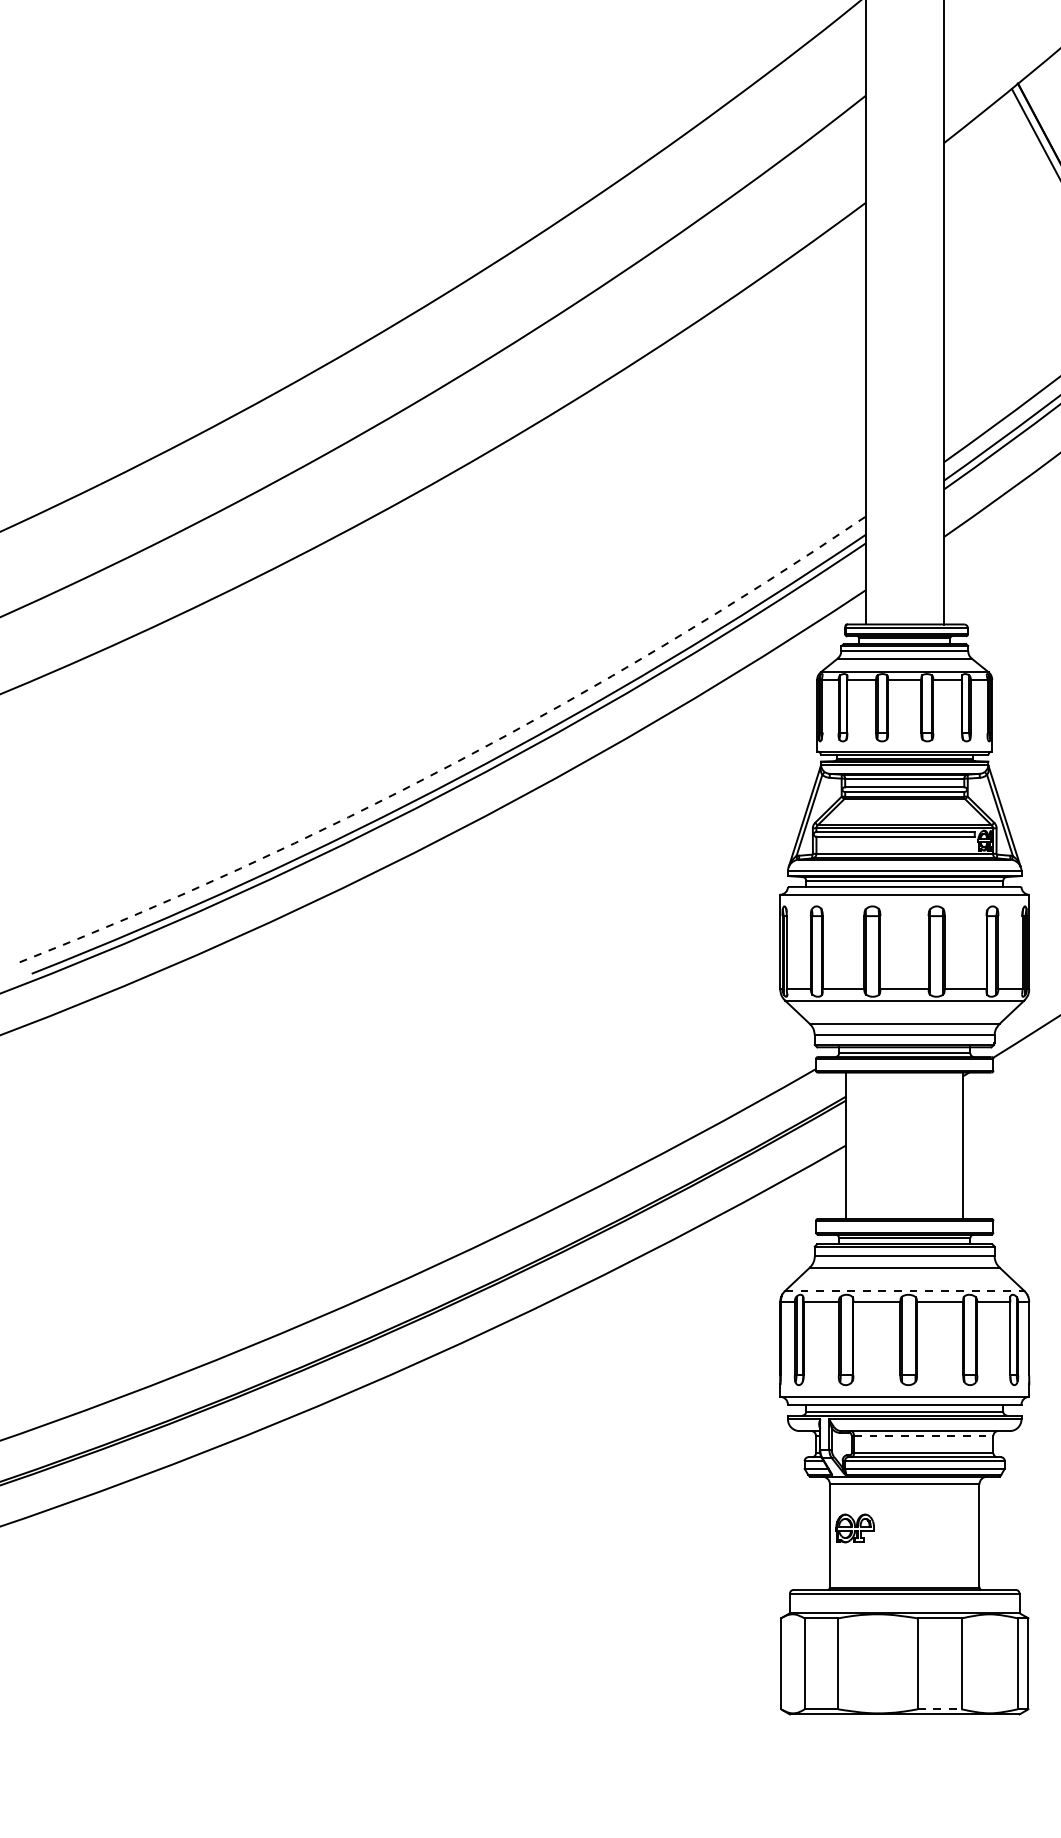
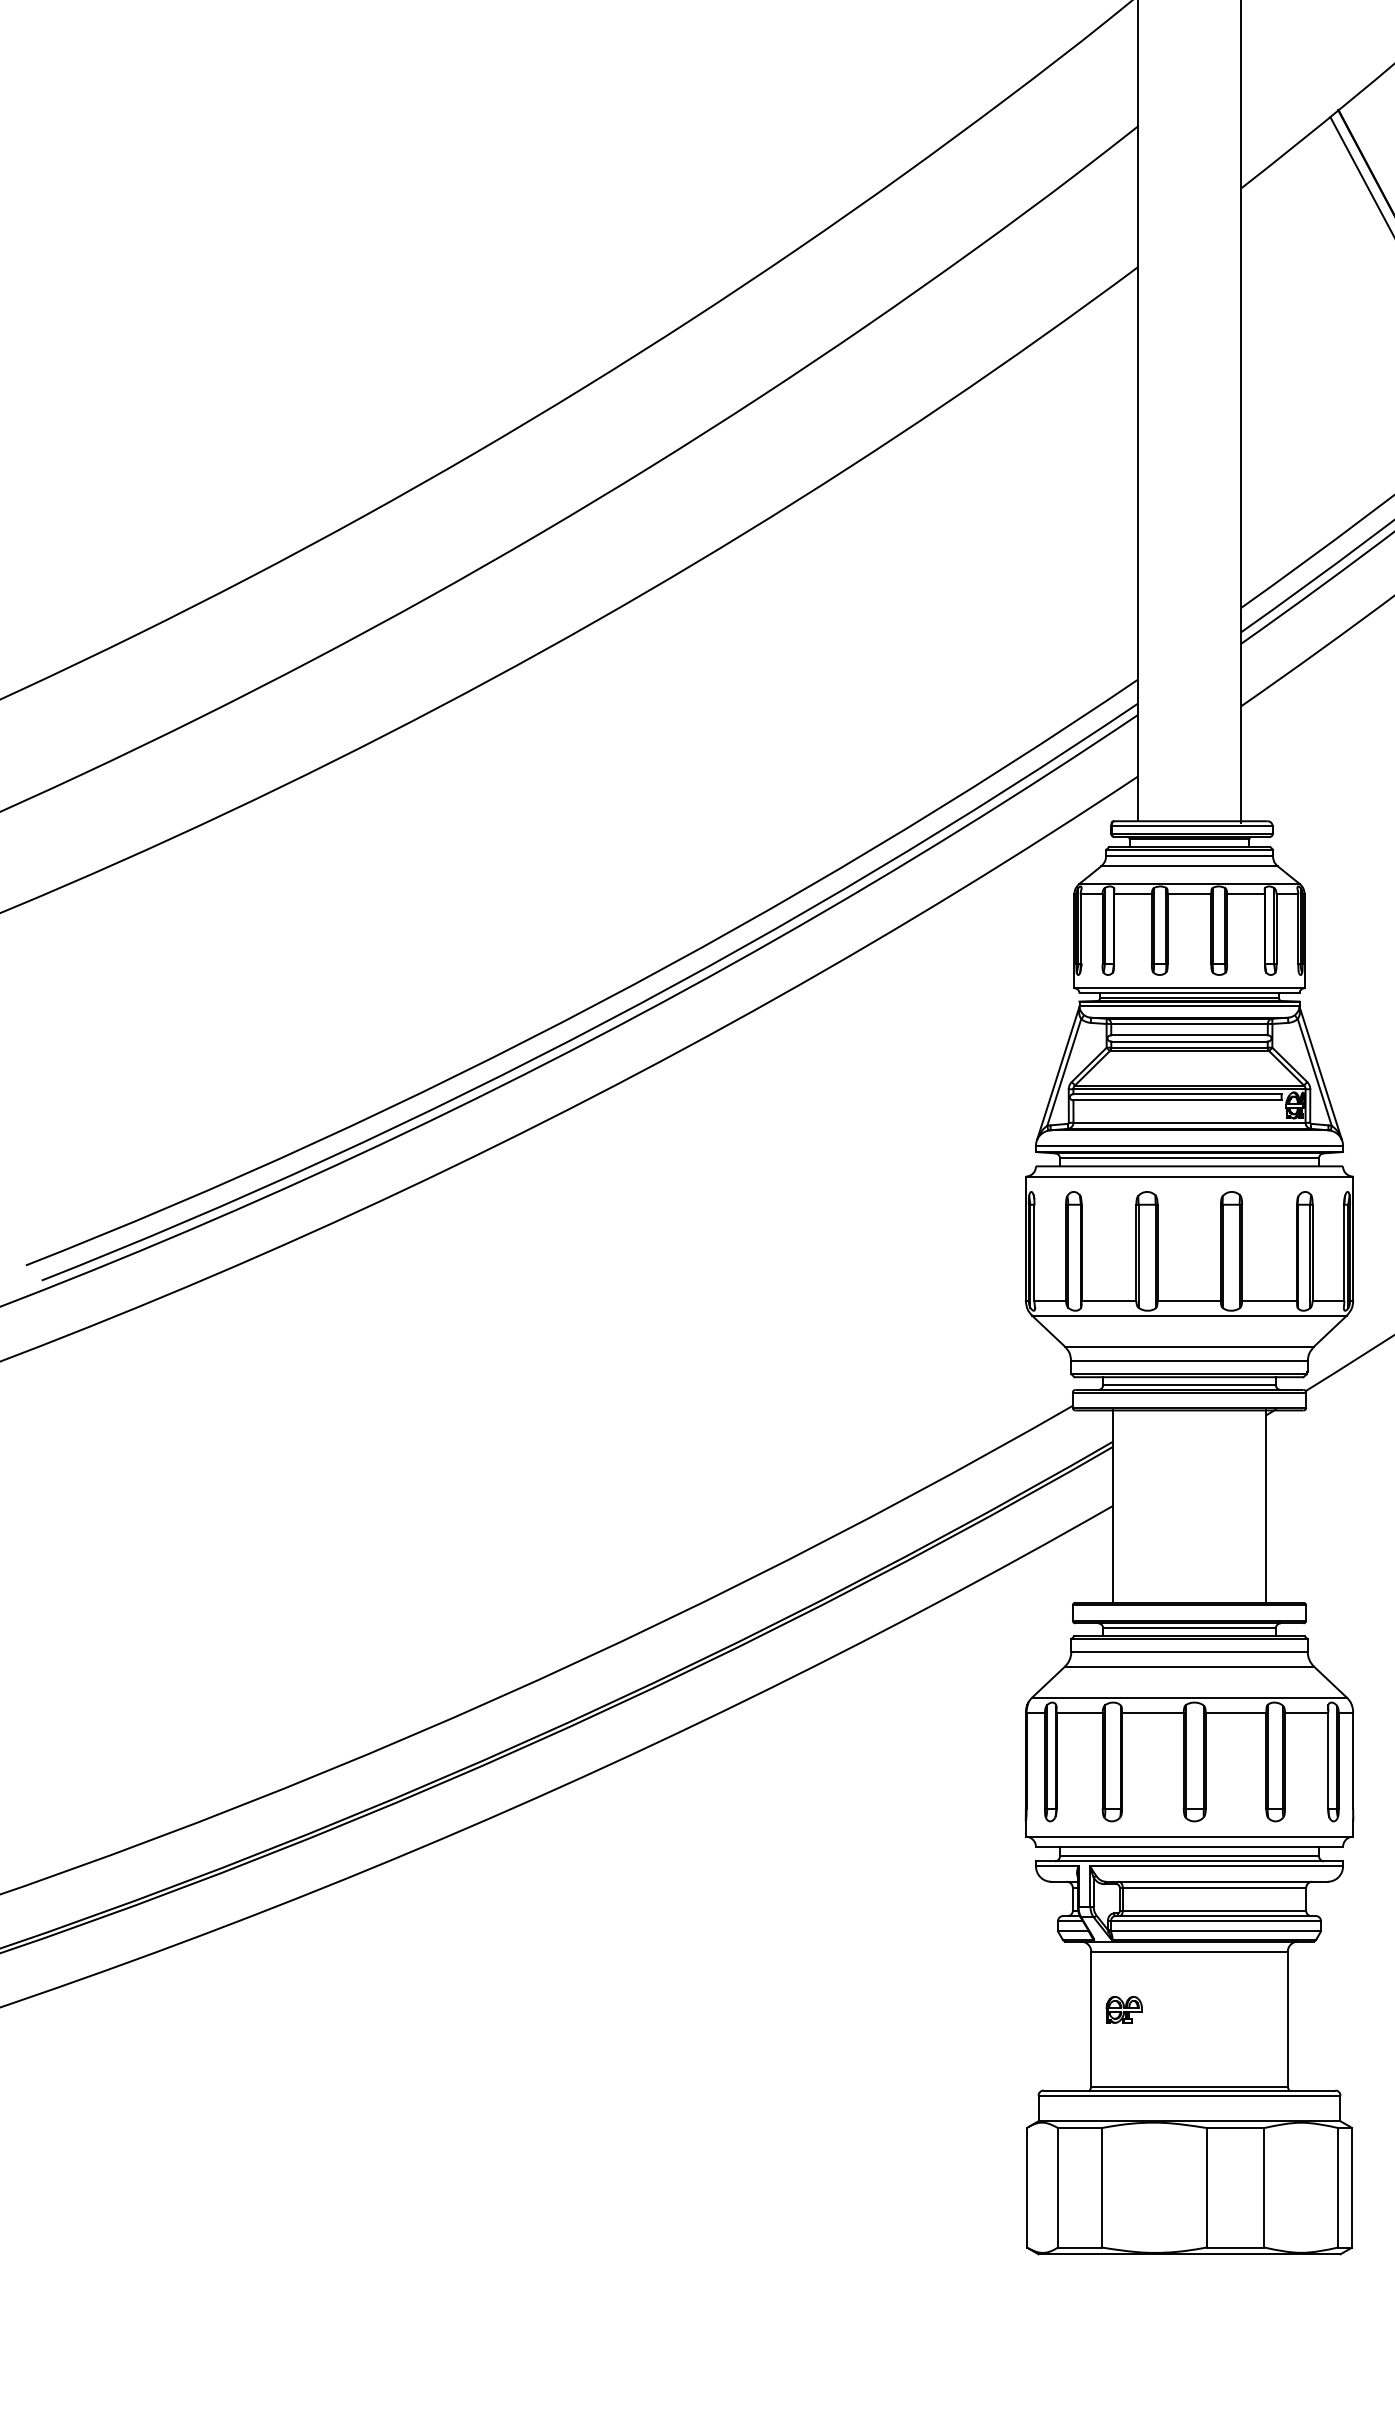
arc: (455, 763) -> (598, 1003), dashed -> solid
line: (905, 1290) -> (1190, 1697), dashed -> solid
line: (923, 1435) -> (1214, 1887), dashed -> solid
part: (854, 1528) -> (1123, 2009), size x0.71
line: (939, 1709) -> (1235, 2247), dashed -> solid

